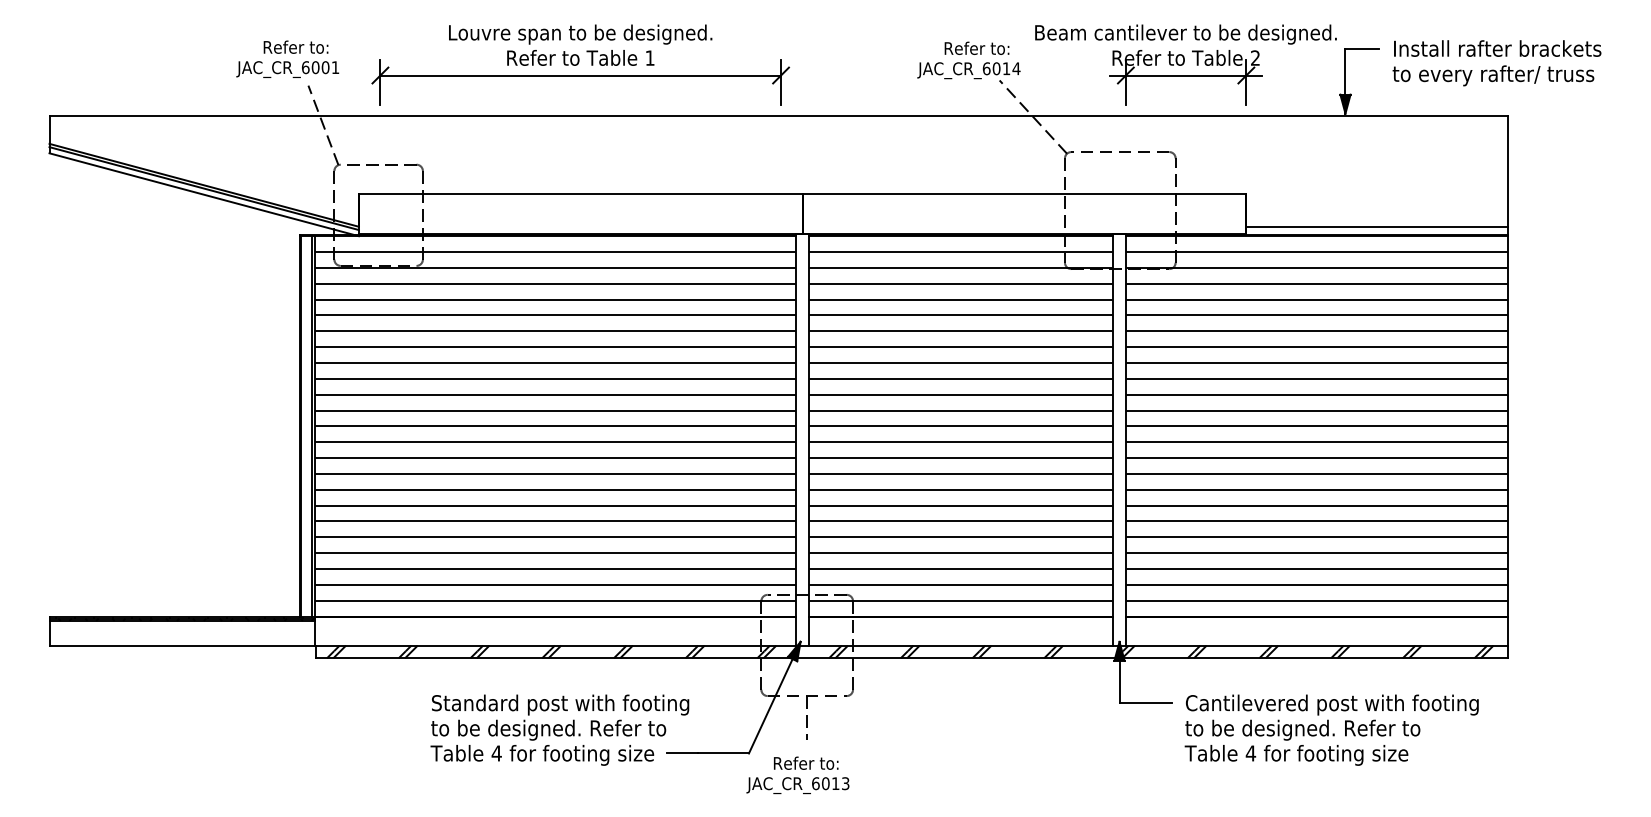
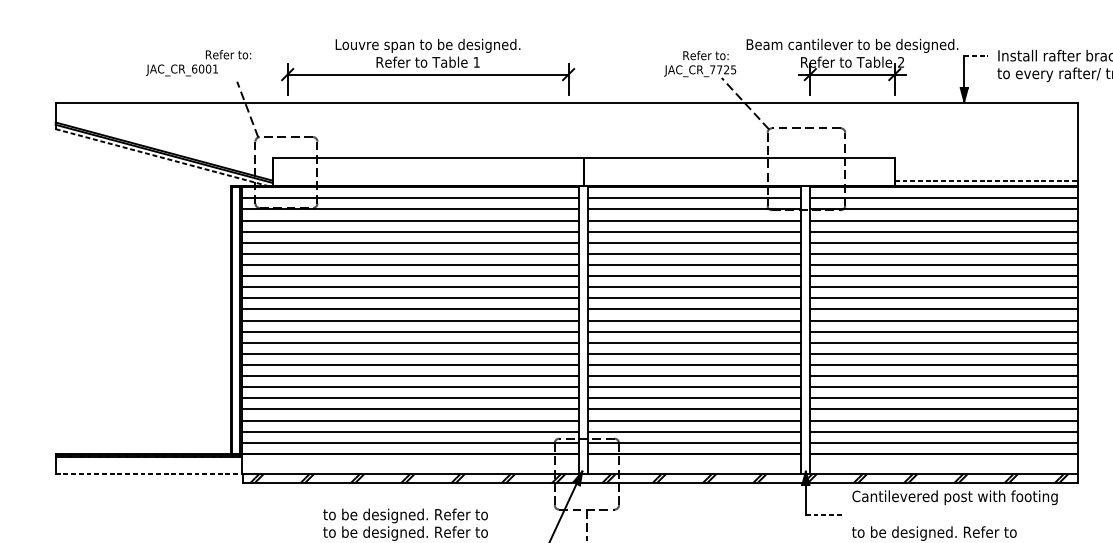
line: (1362, 48) -> (976, 55), solid -> dashed
text: (1001, 68) -> (723, 69), JAC_CR_6014 -> JAC_CR_7725
text: (287, 69) -> (181, 70), moved
line: (204, 194) -> (164, 158), solid -> dashed
line: (1377, 226) -> (986, 180), solid -> dashed
line: (182, 645) -> (148, 474), solid -> dashed
line: (1146, 703) -> (824, 514), solid -> dashed
text: (560, 704) -> (413, 515), Standard post with footing -> to be designed. Refer to
text: (1332, 704) -> (955, 497), moved

